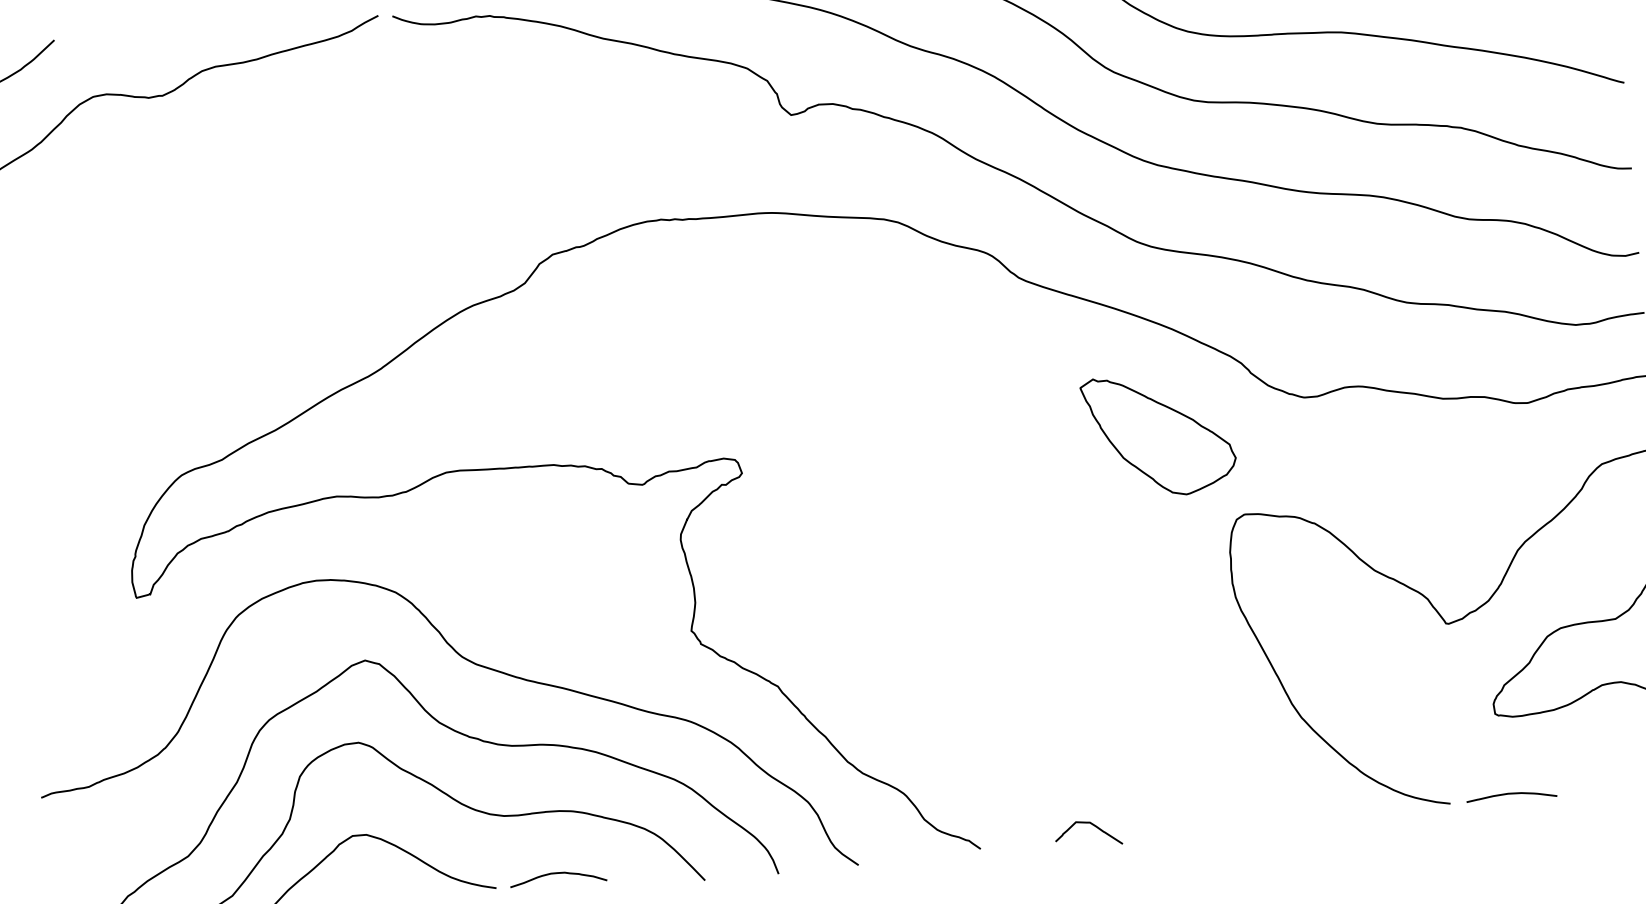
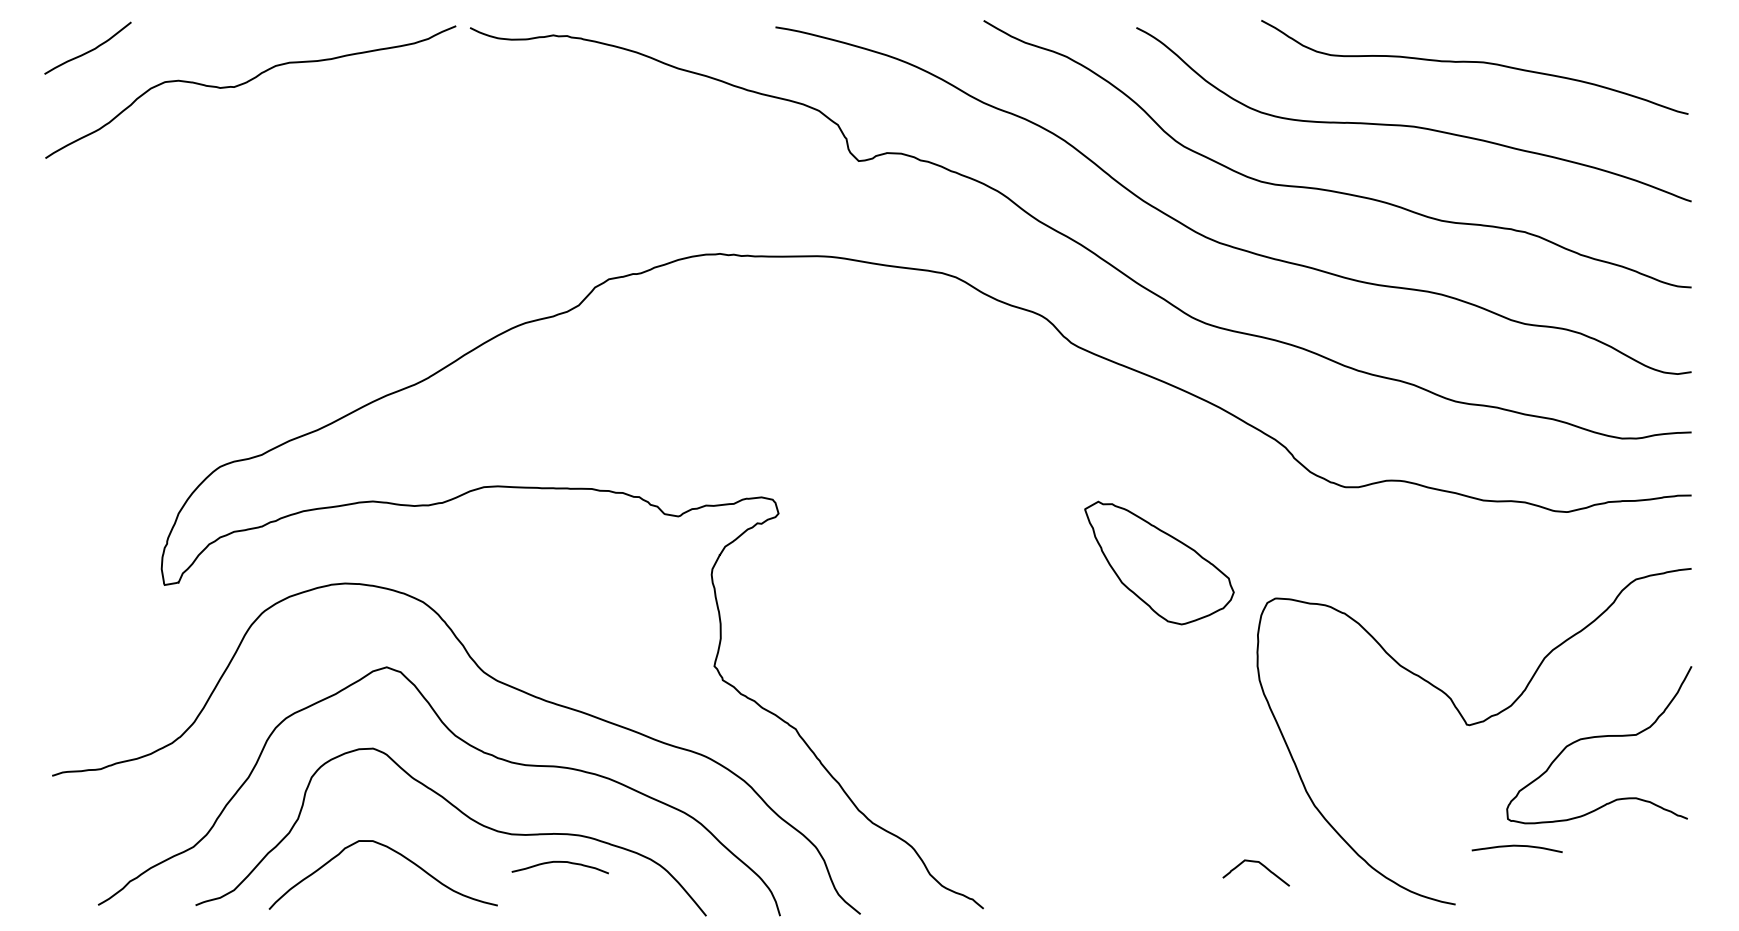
part: (1159, 434) -> (1159, 562), moved
curve: (1510, 794) -> (1516, 846), moved
curve: (1093, 825) -> (1261, 865), moved
curve: (557, 873) -> (559, 862), moved

